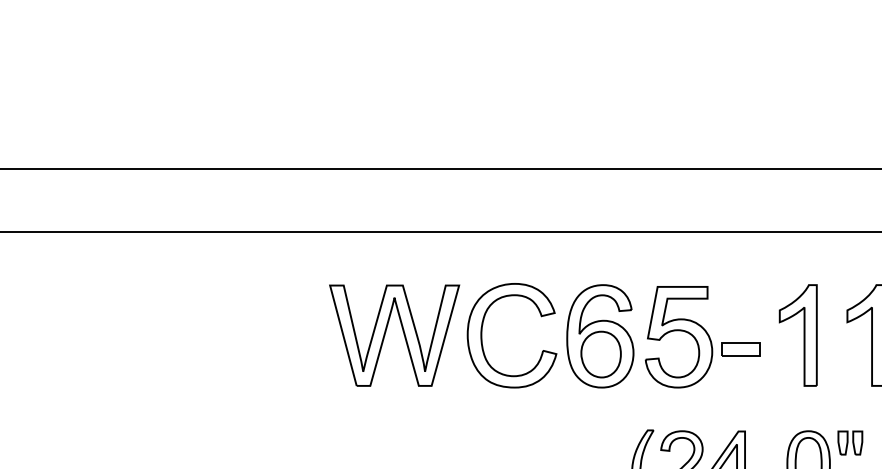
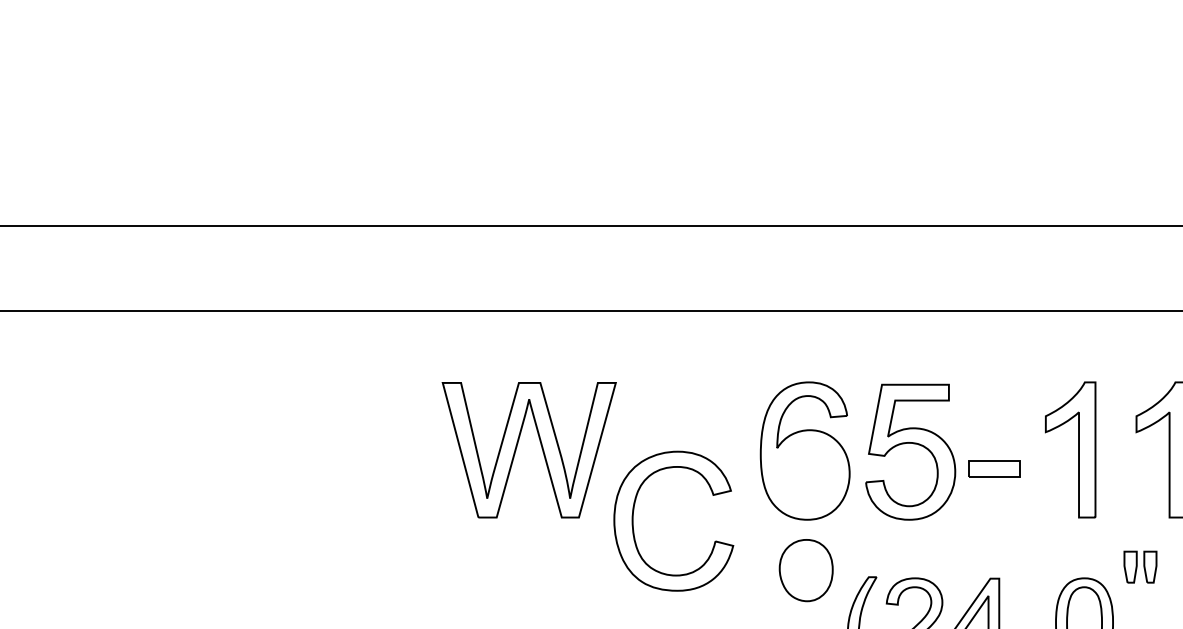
part: (482, 335) -> (633, 520), moved
part: (600, 354) -> (805, 570), moved
part: (850, 442) -> (1140, 566), moved

